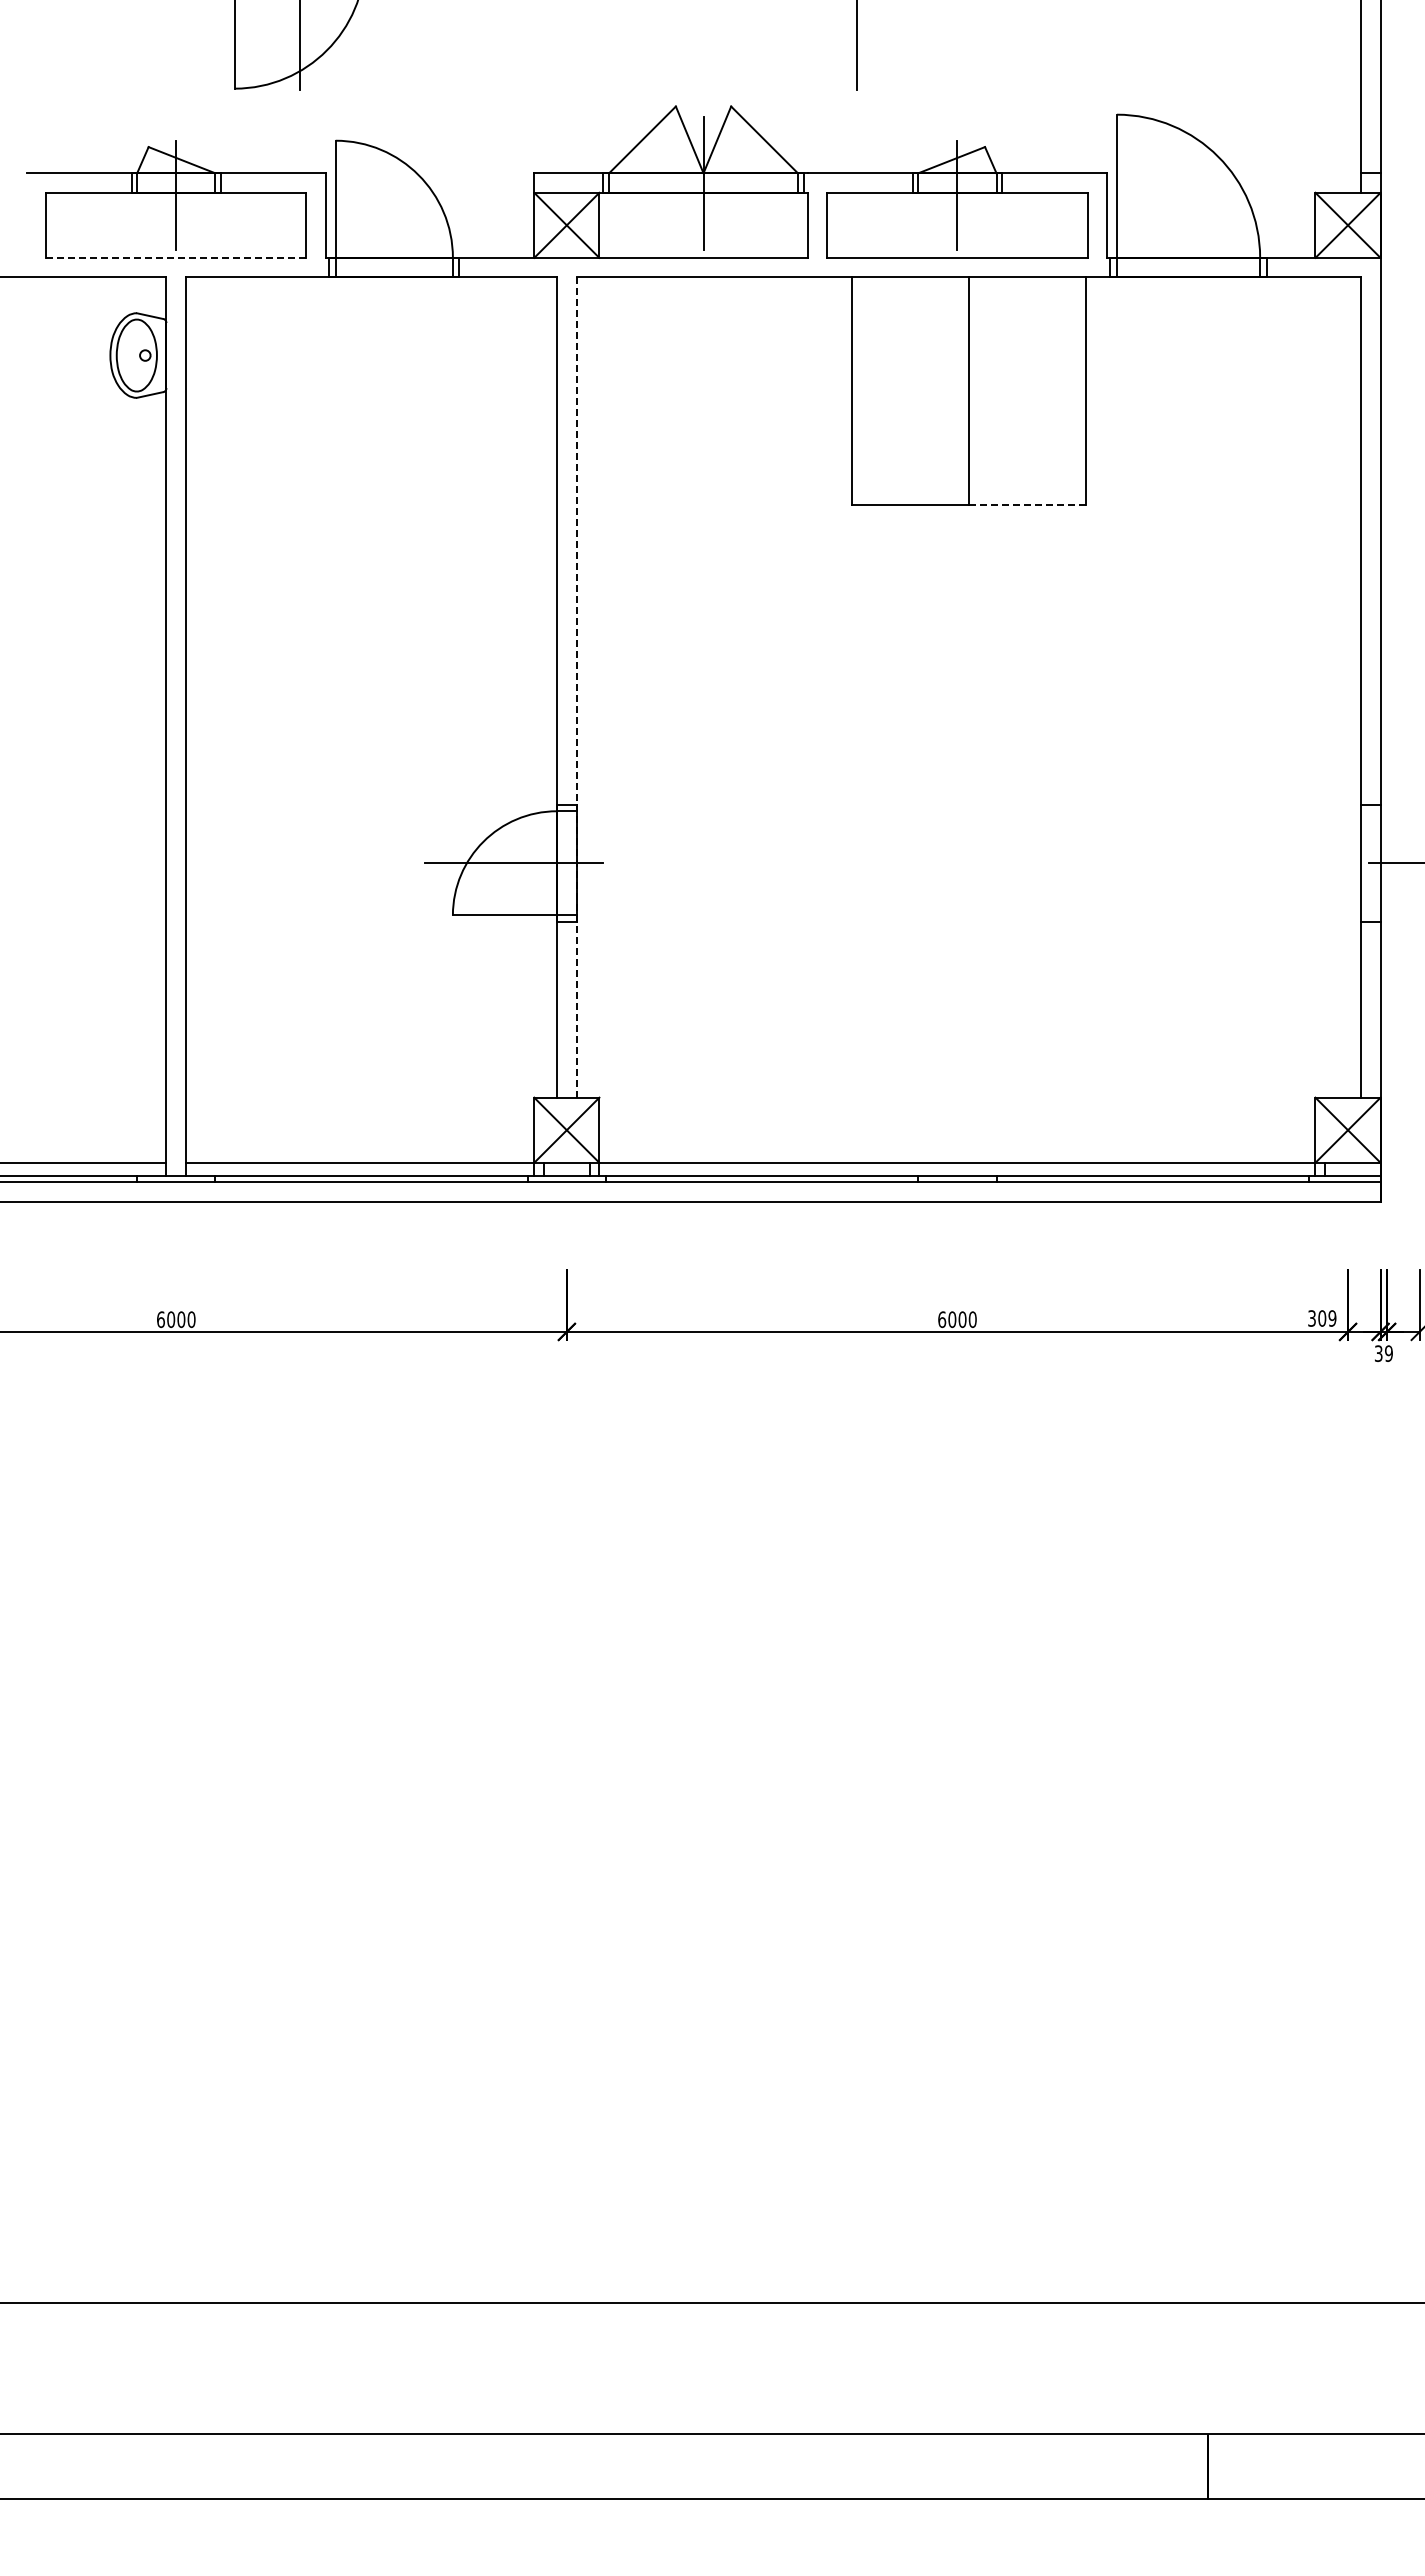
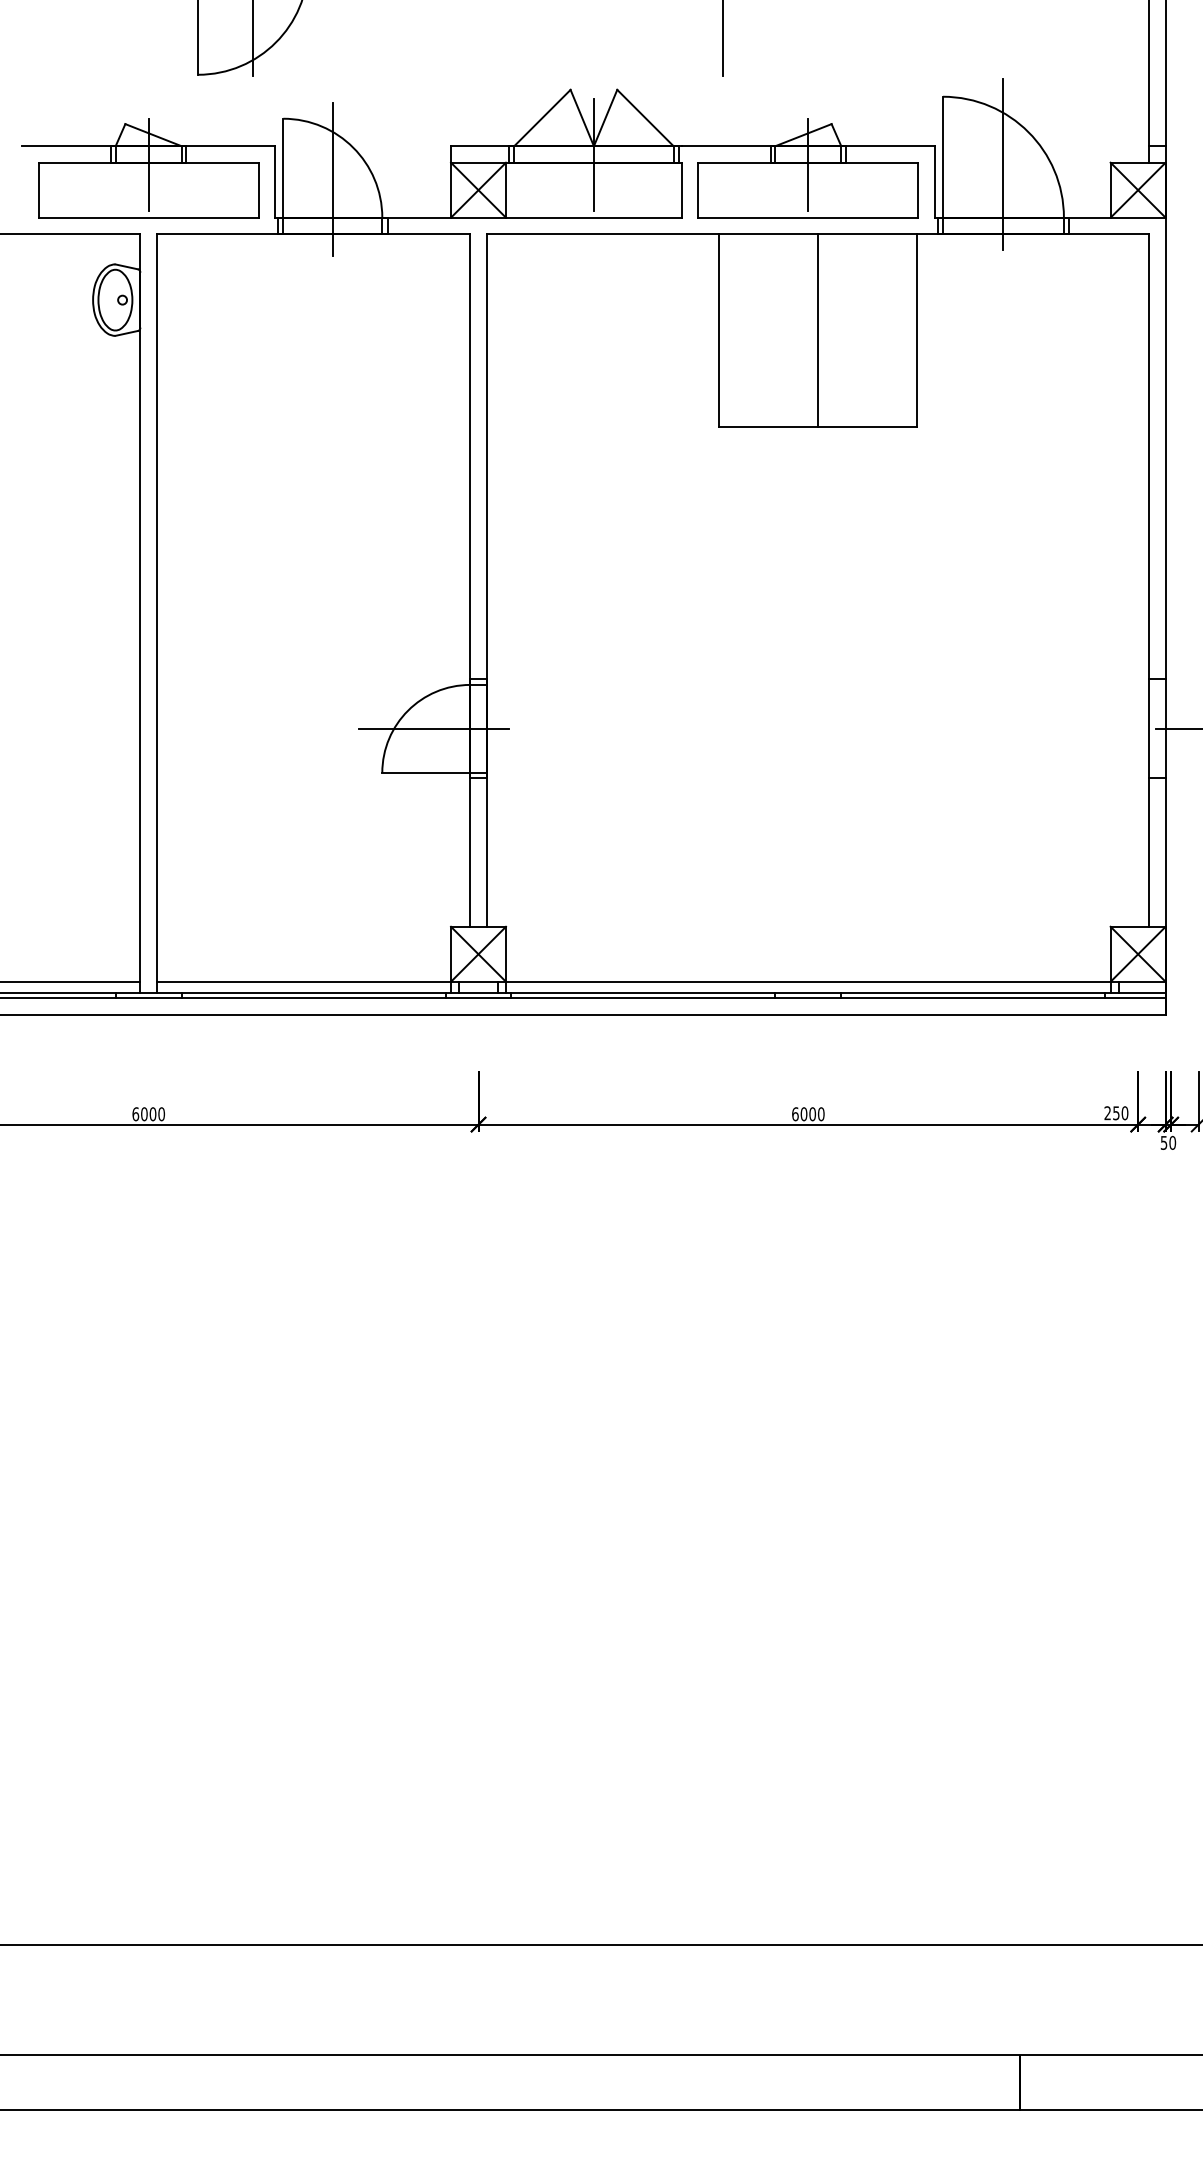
line: (1188, 194) -> (1003, 164), added
line: (394, 211) -> (332, 178), added
line: (176, 257) -> (148, 217), dashed -> solid
line: (1027, 505) -> (867, 426), dashed -> solid
line: (576, 688) -> (486, 581), dashed -> solid
text: (1322, 1318) -> (1116, 1113), 309 -> 250
text: (1383, 1353) -> (1168, 1142), 39 -> 50

